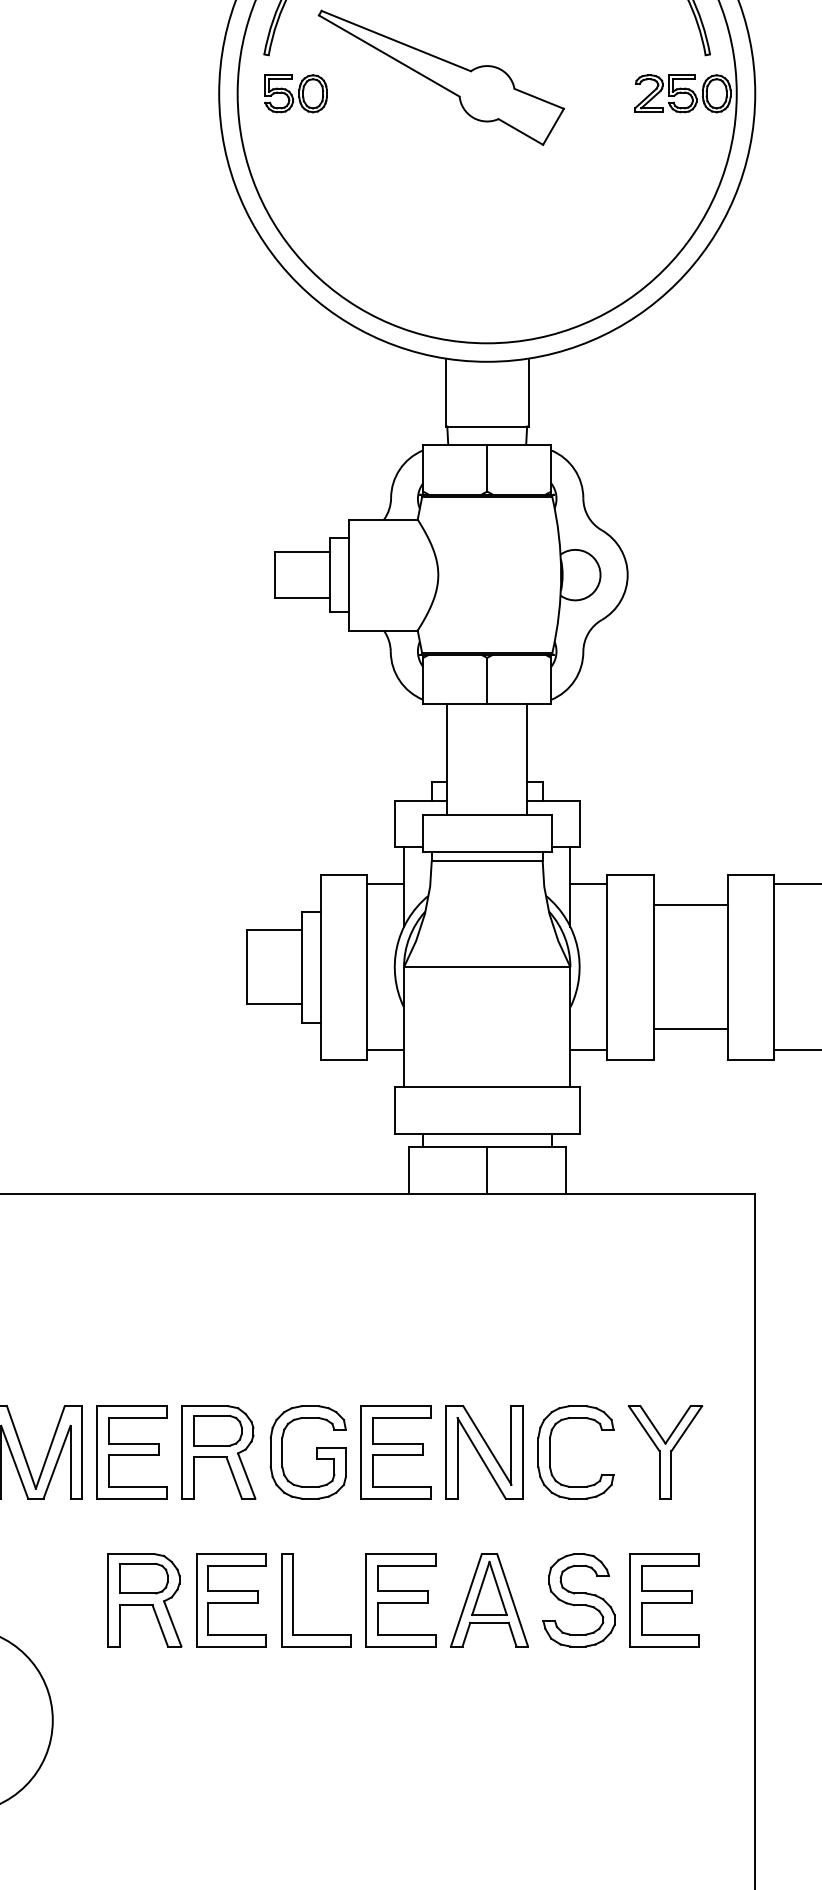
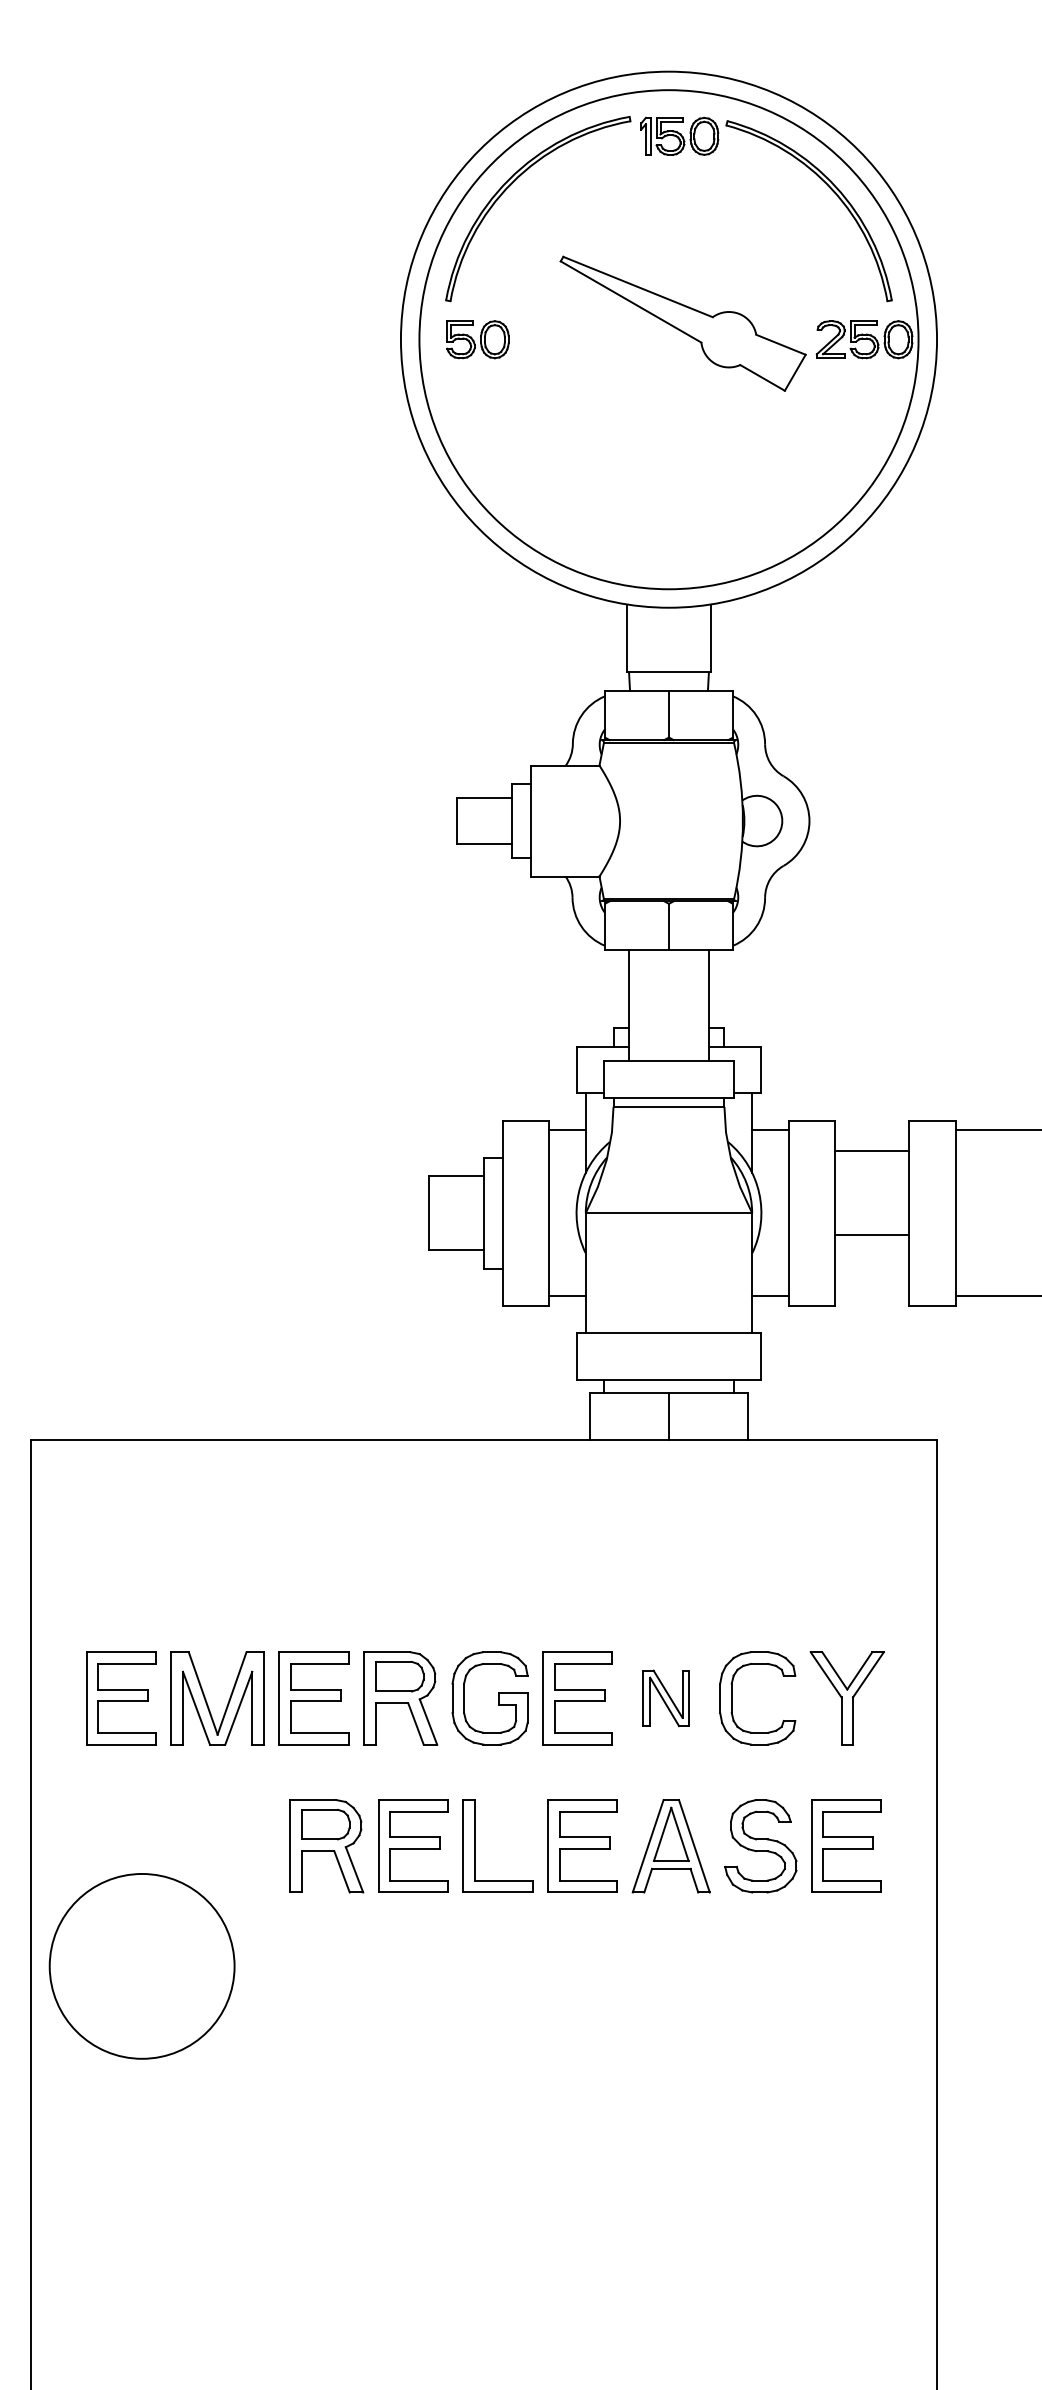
part: (440, 77) -> (682, 323), moved
line: (690, 1029) -> (872, 1235), moved
part: (484, 1452) -> (666, 1698), size x0.6

